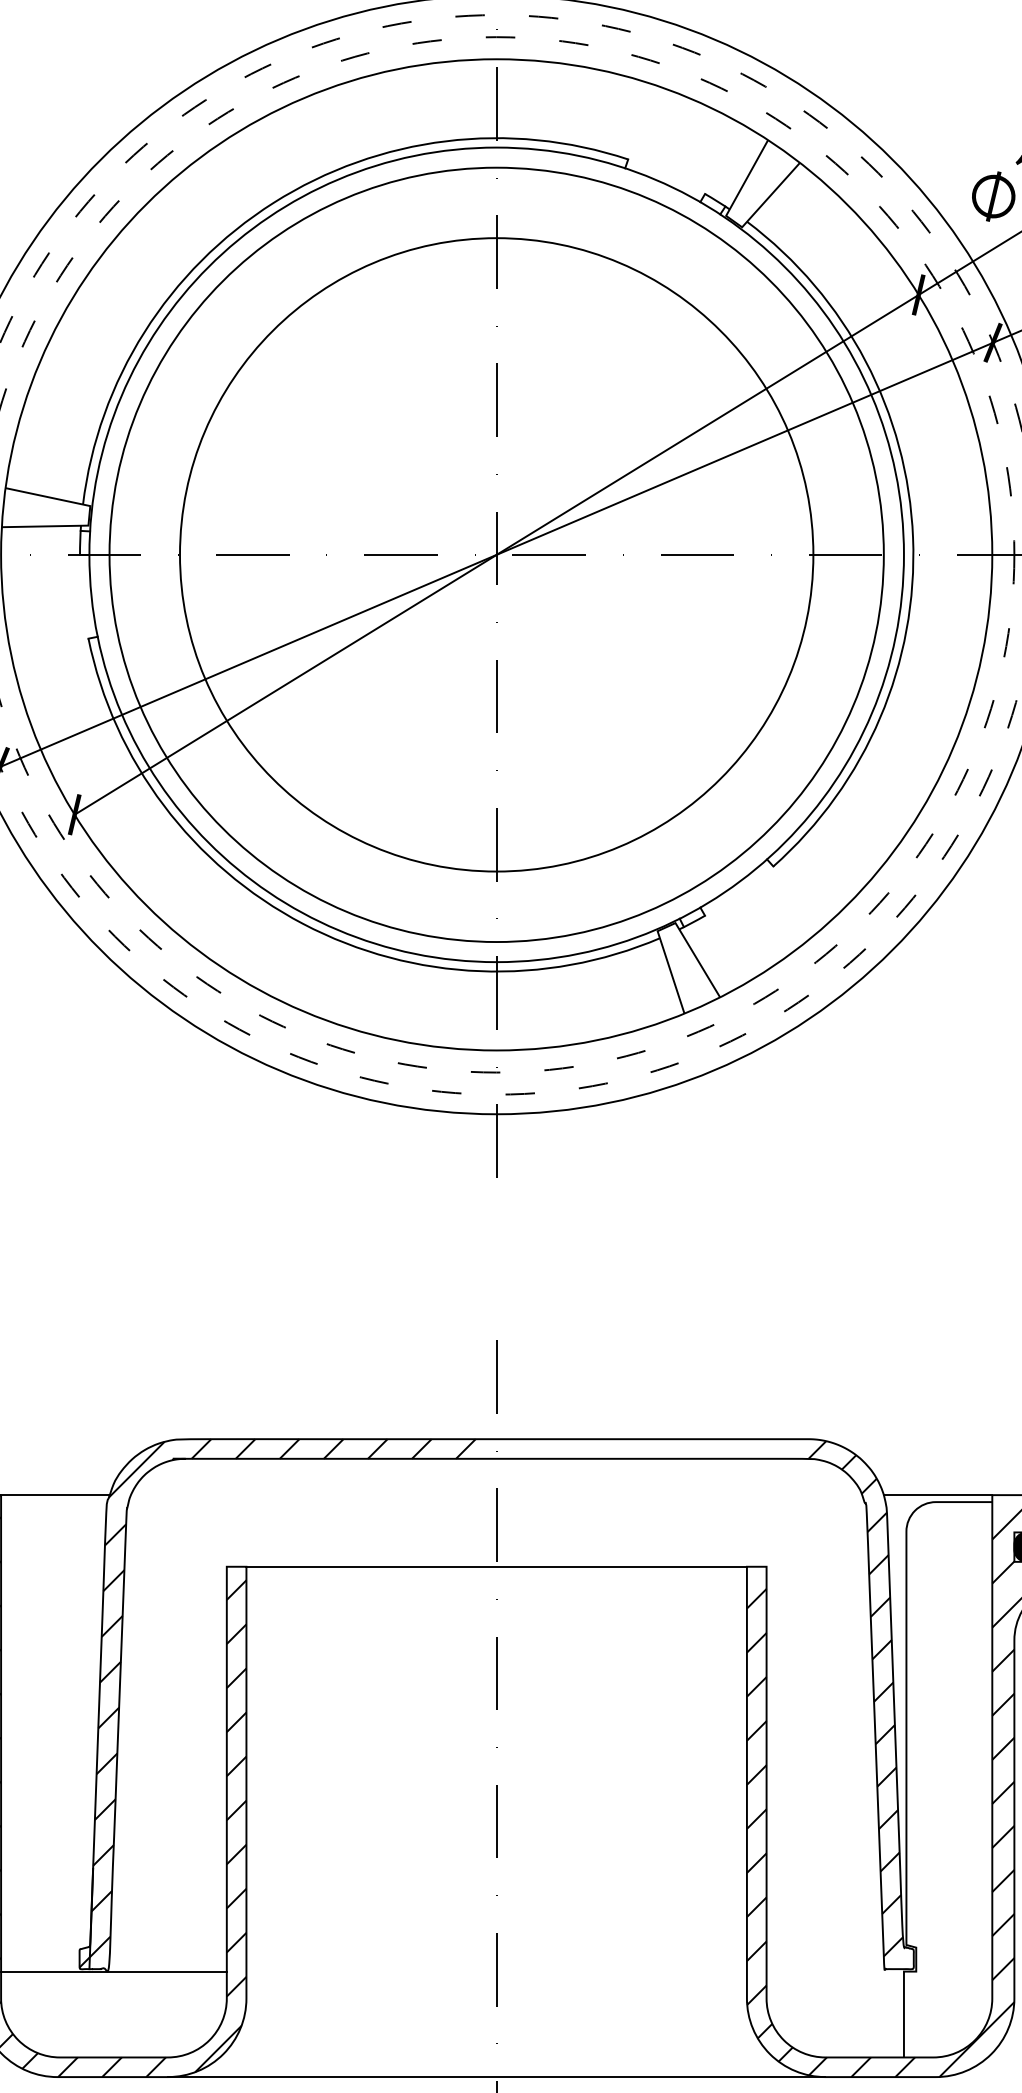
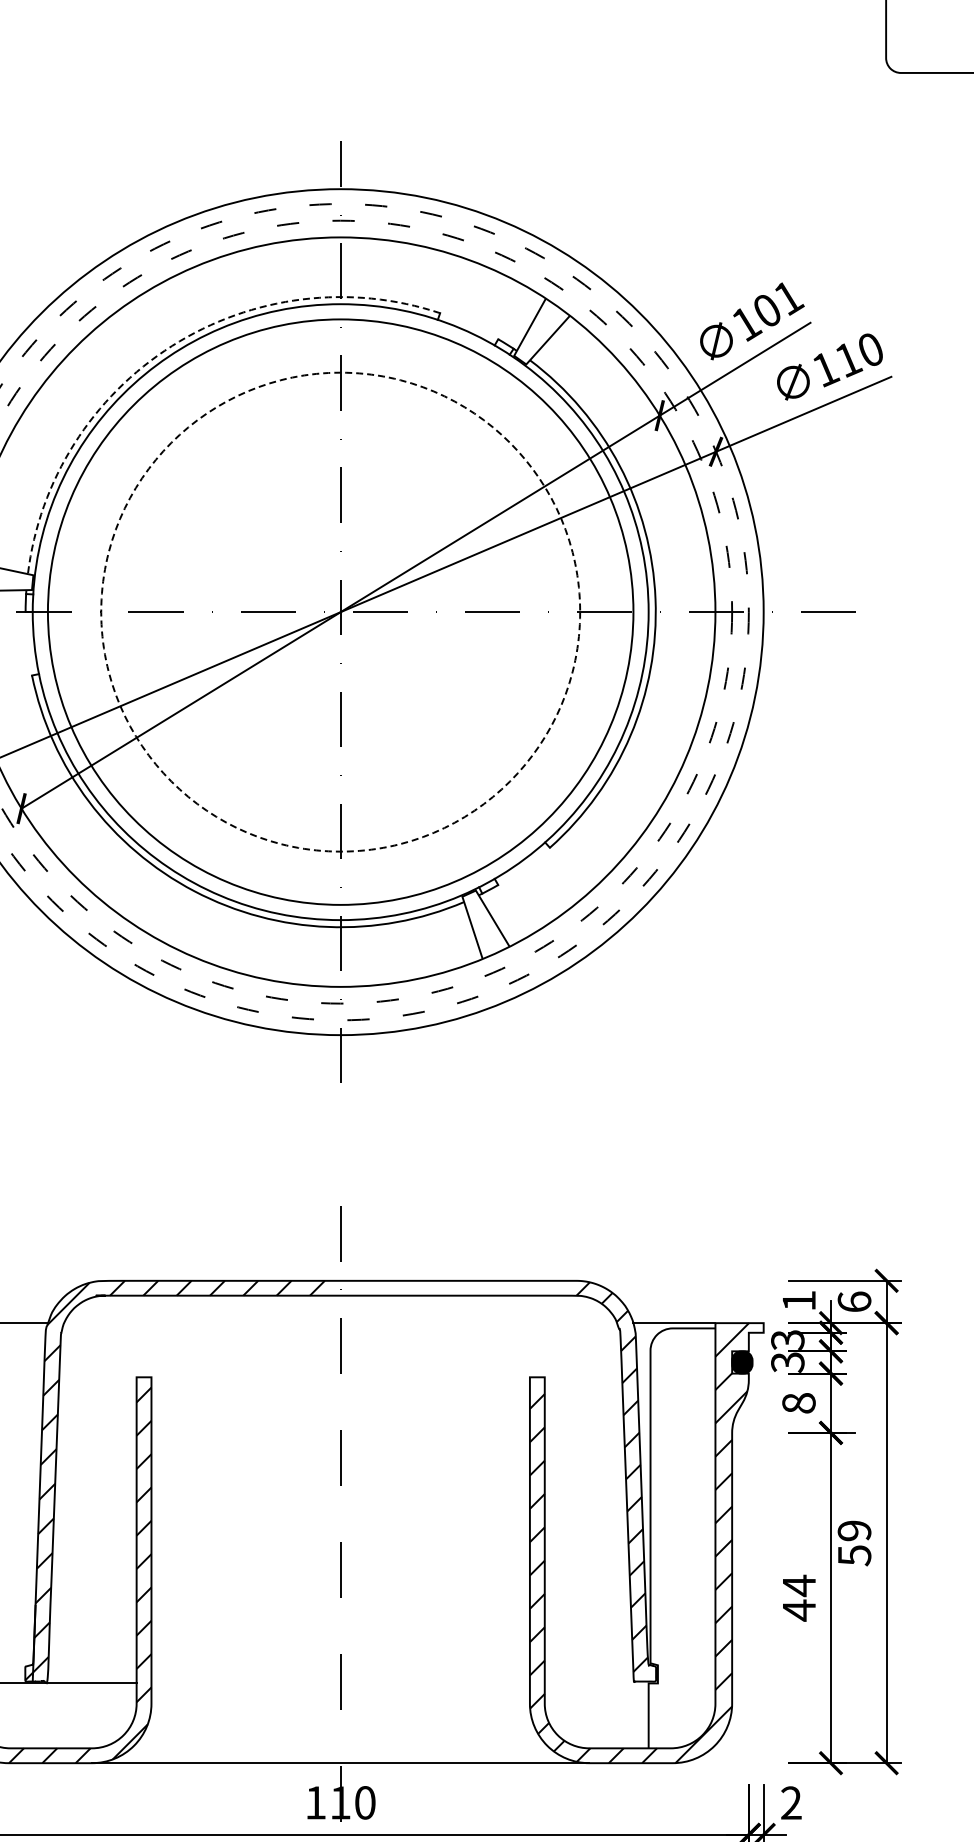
arc: (274, 202) -> (172, 345), solid -> dashed
circle: (496, 553) -> (340, 611), solid -> dashed
line: (496, 1567) -> (340, 1377), removed

